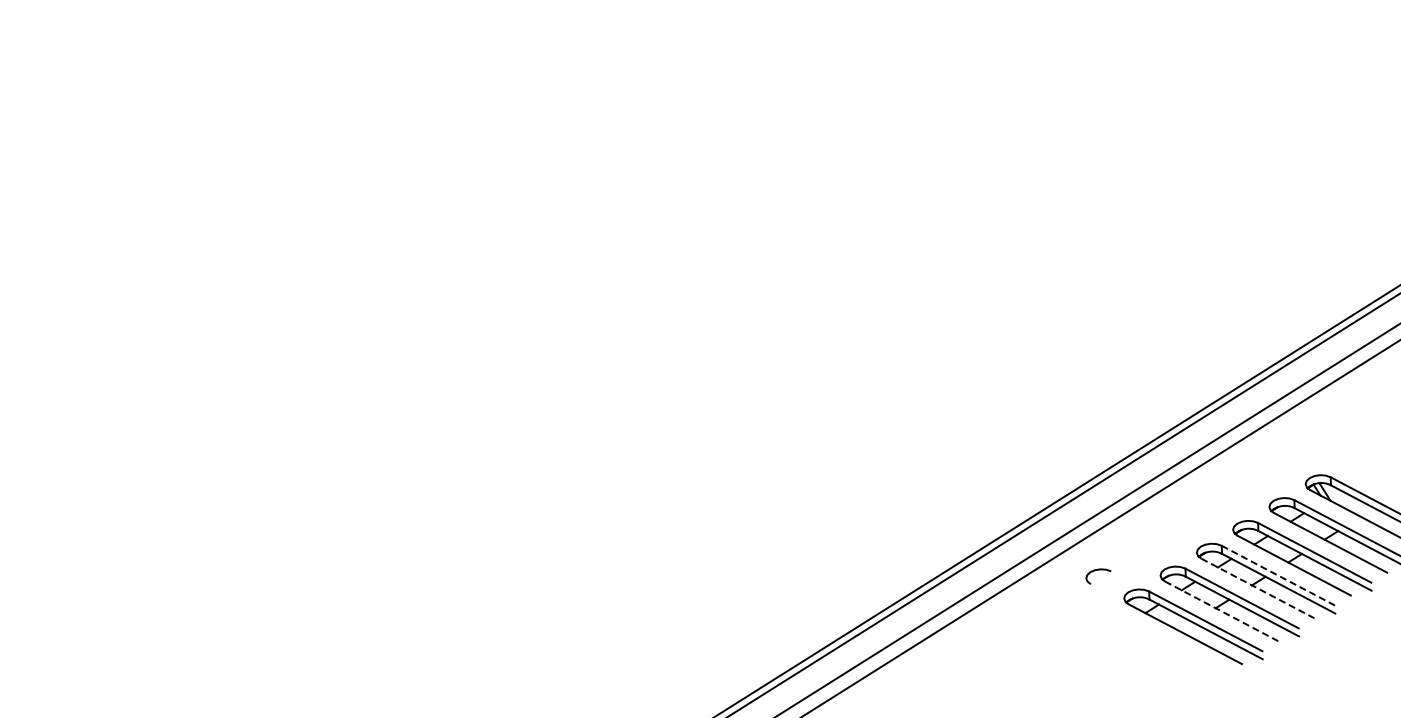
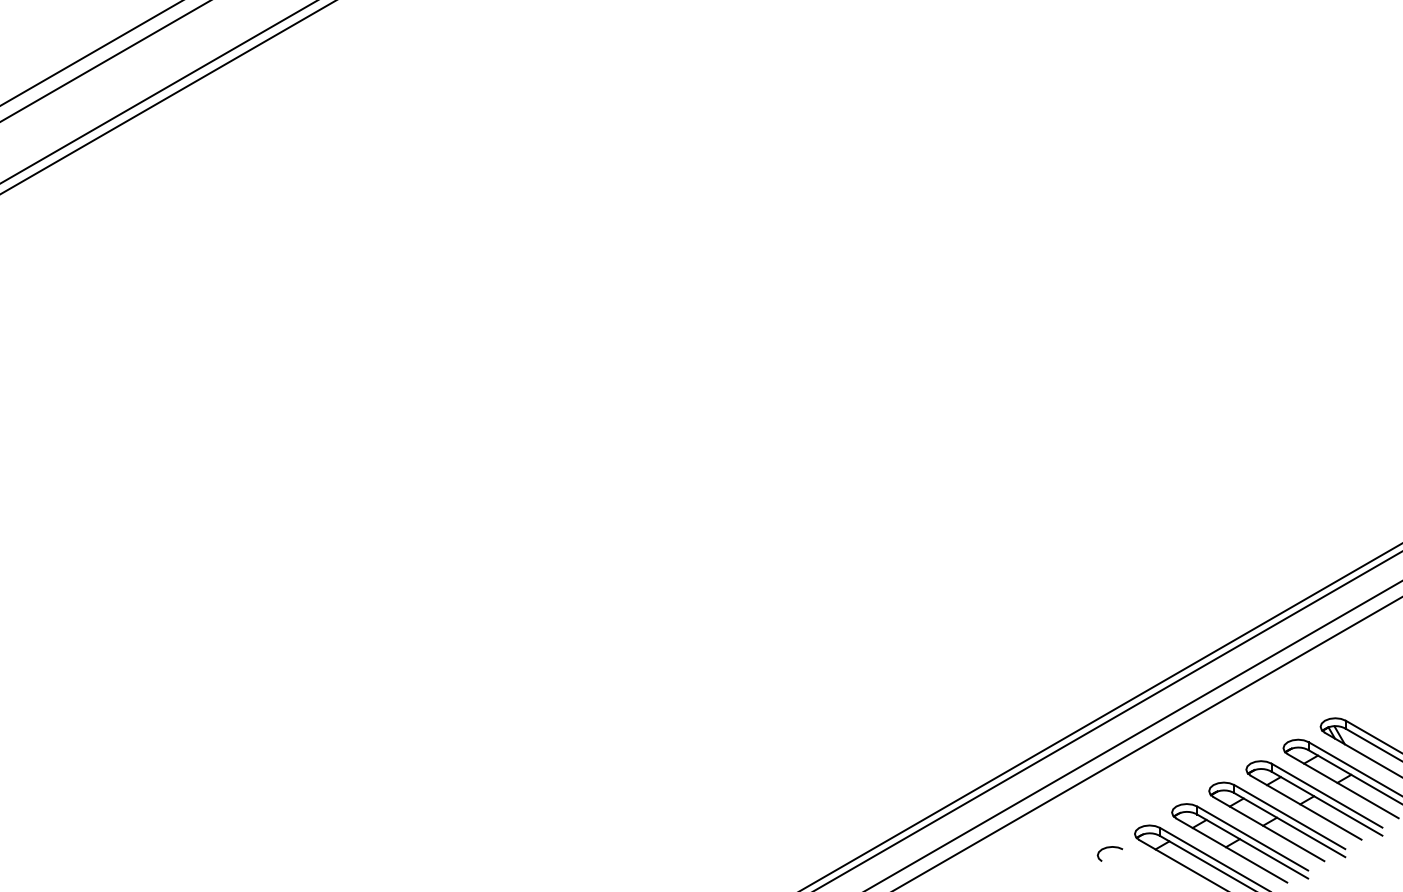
curve: (1097, 571) -> (1109, 848), moved
line: (1278, 576) -> (1289, 817), dashed -> solid
line: (1257, 588) -> (1268, 829), dashed -> solid
line: (1221, 611) -> (1231, 850), dashed -> solid

